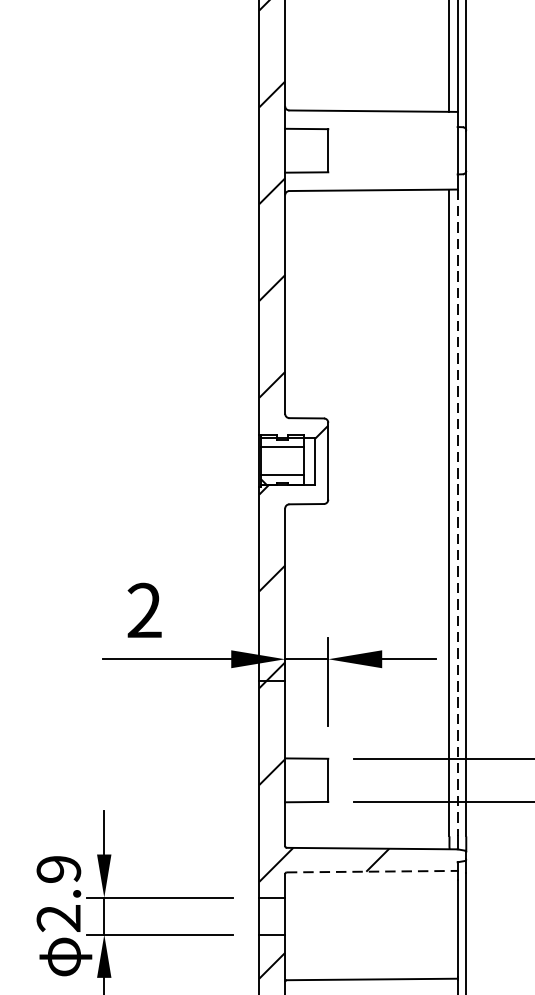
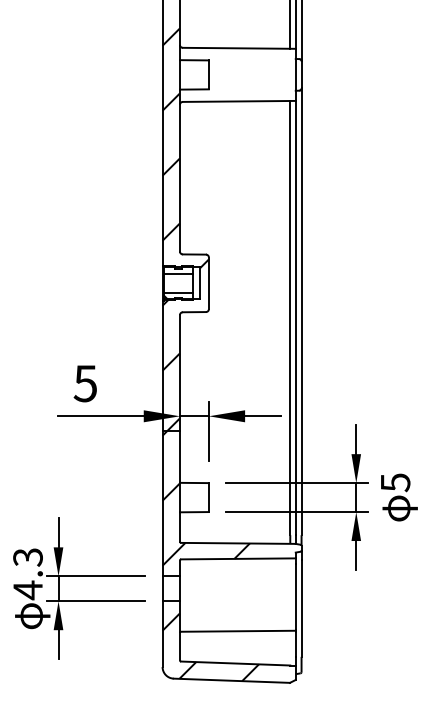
line: (457, 513) -> (295, 318), dashed -> solid
text: (142, 610) -> (84, 383), 2 -> 5
line: (372, 871) -> (238, 558), dashed -> solid
text: (58, 894) -> (27, 574), 2.9 -> 4.3

